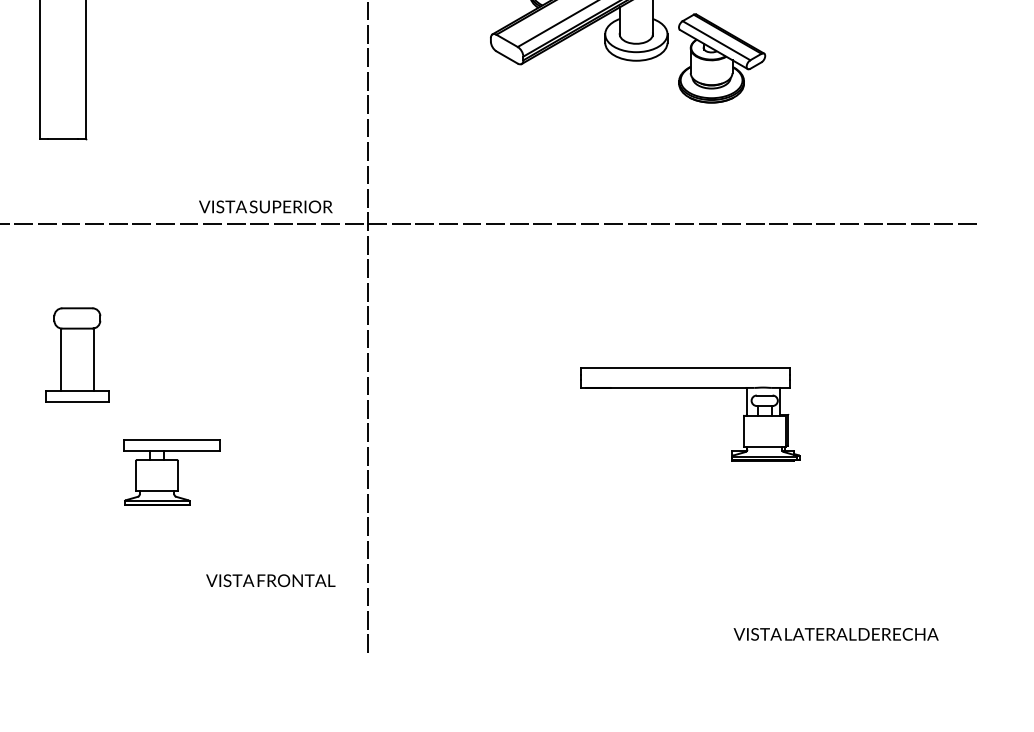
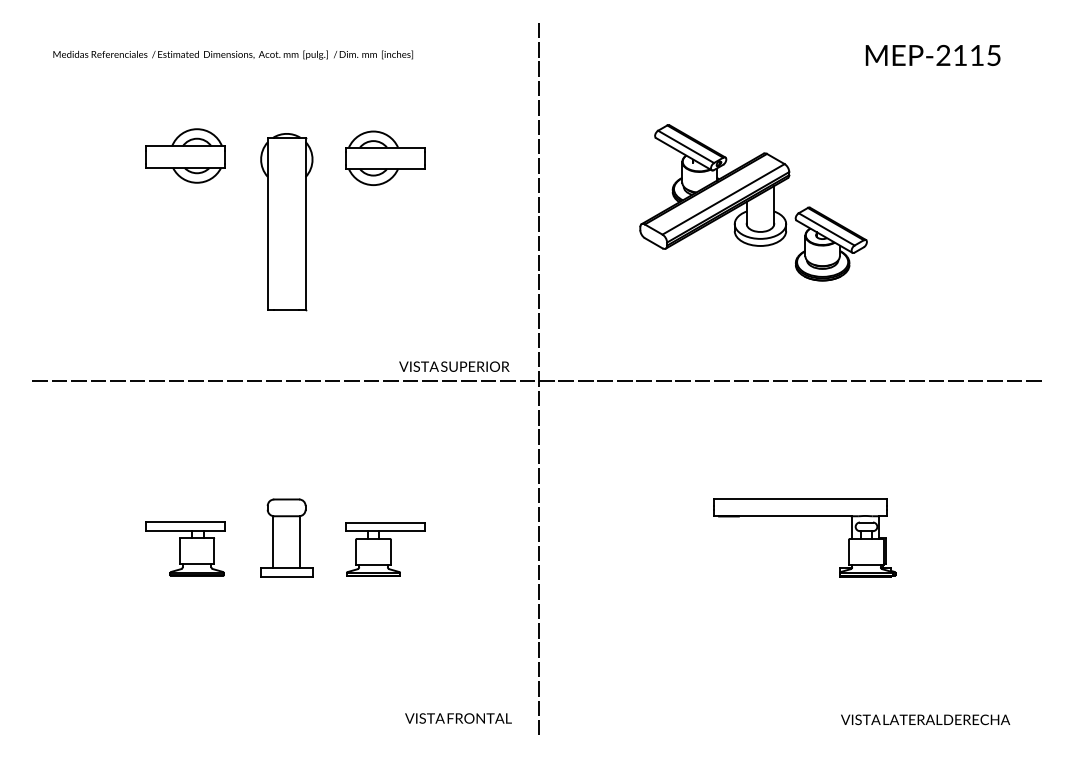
part: (77, 354) -> (286, 537), moved
part: (171, 472) -> (385, 549), moved
text: (270, 580) -> (458, 718), moved

